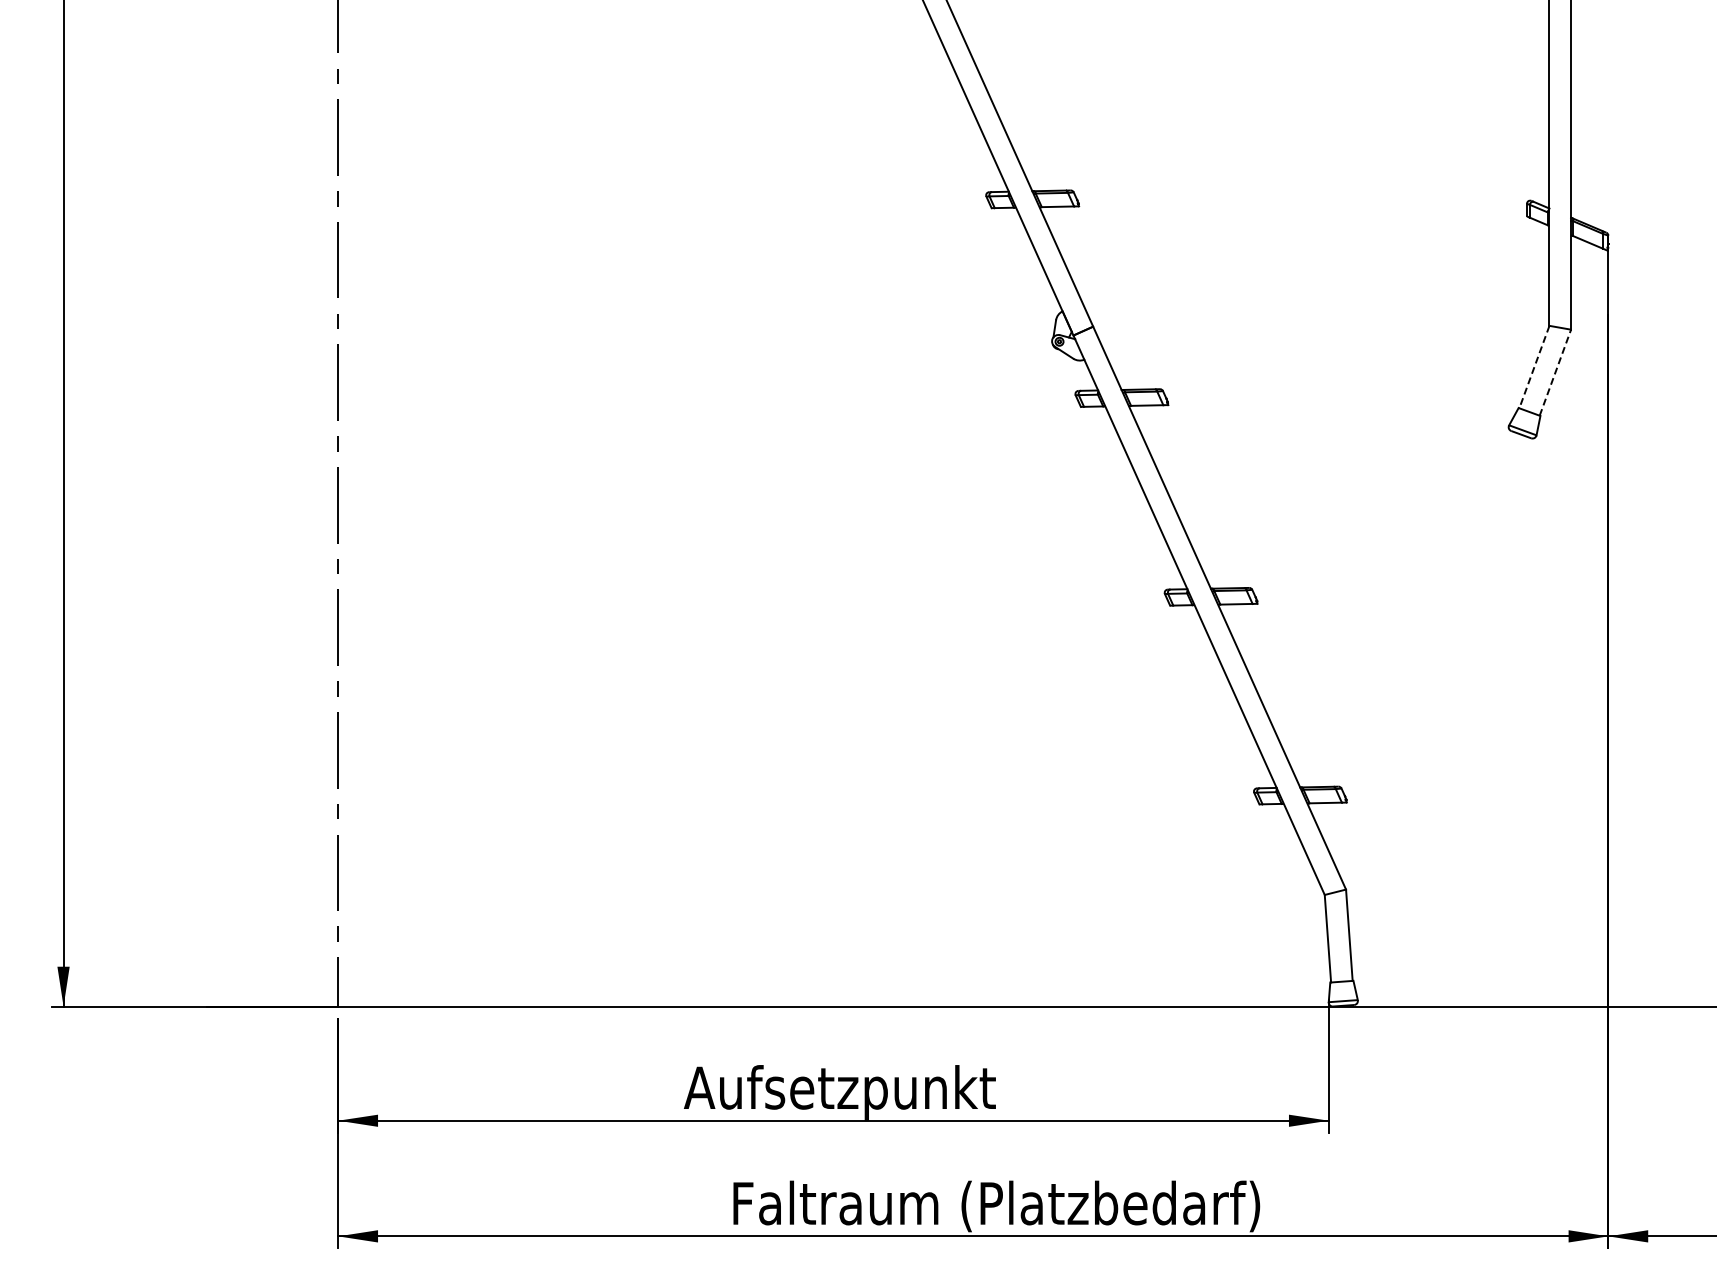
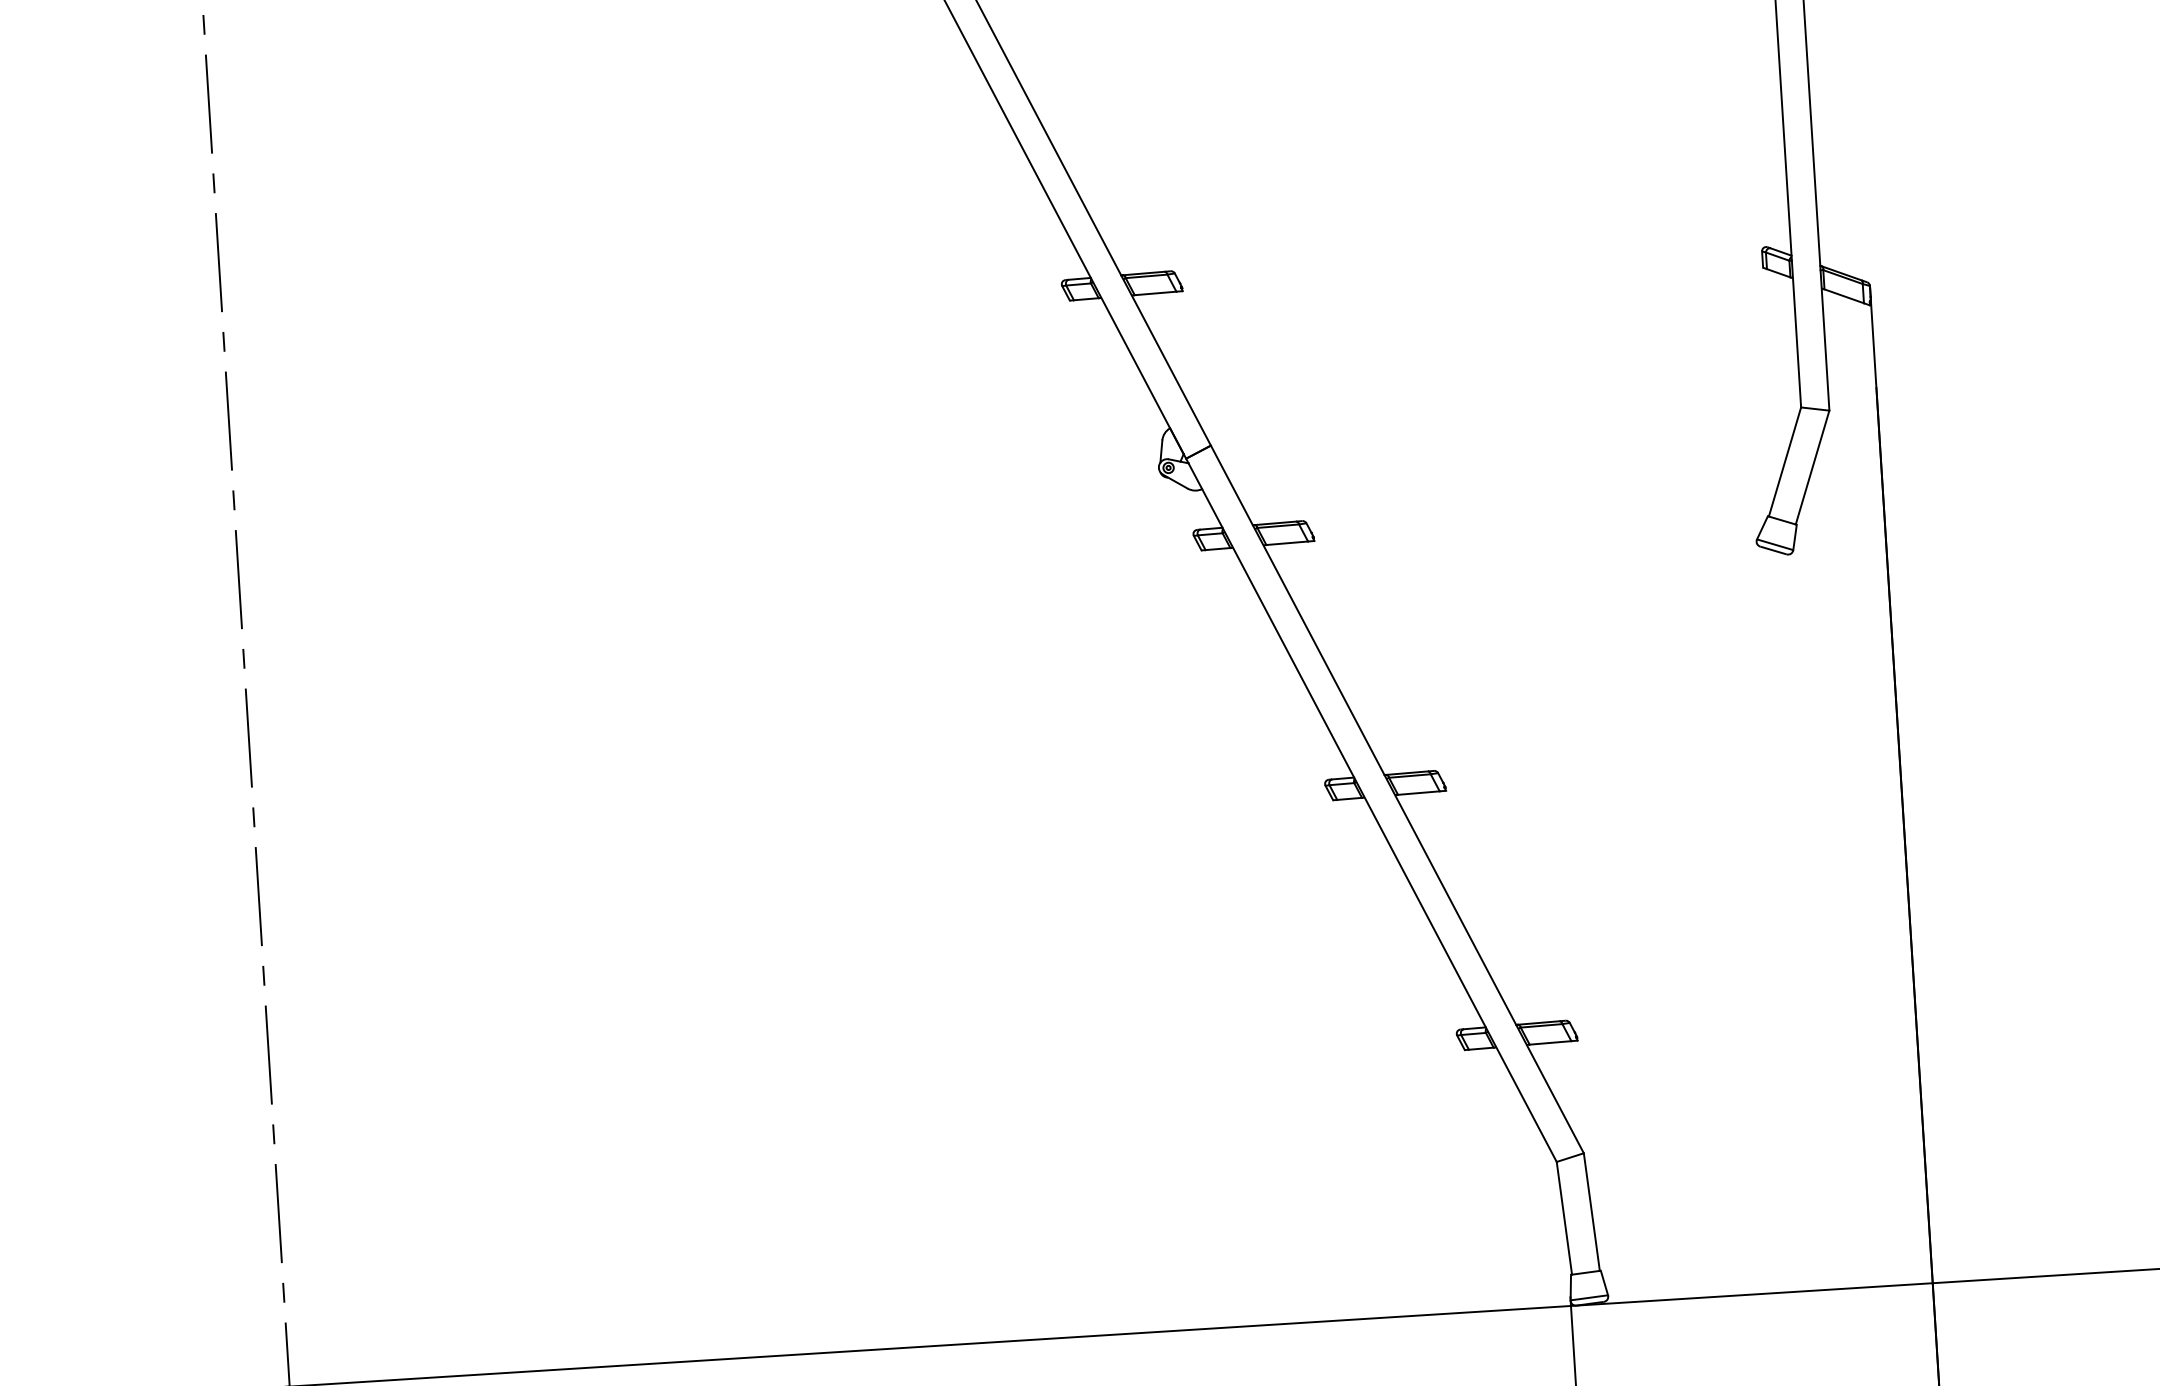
line: (1534, 367) -> (1785, 462), dashed -> solid
line: (1555, 372) -> (1812, 467), dashed -> solid

